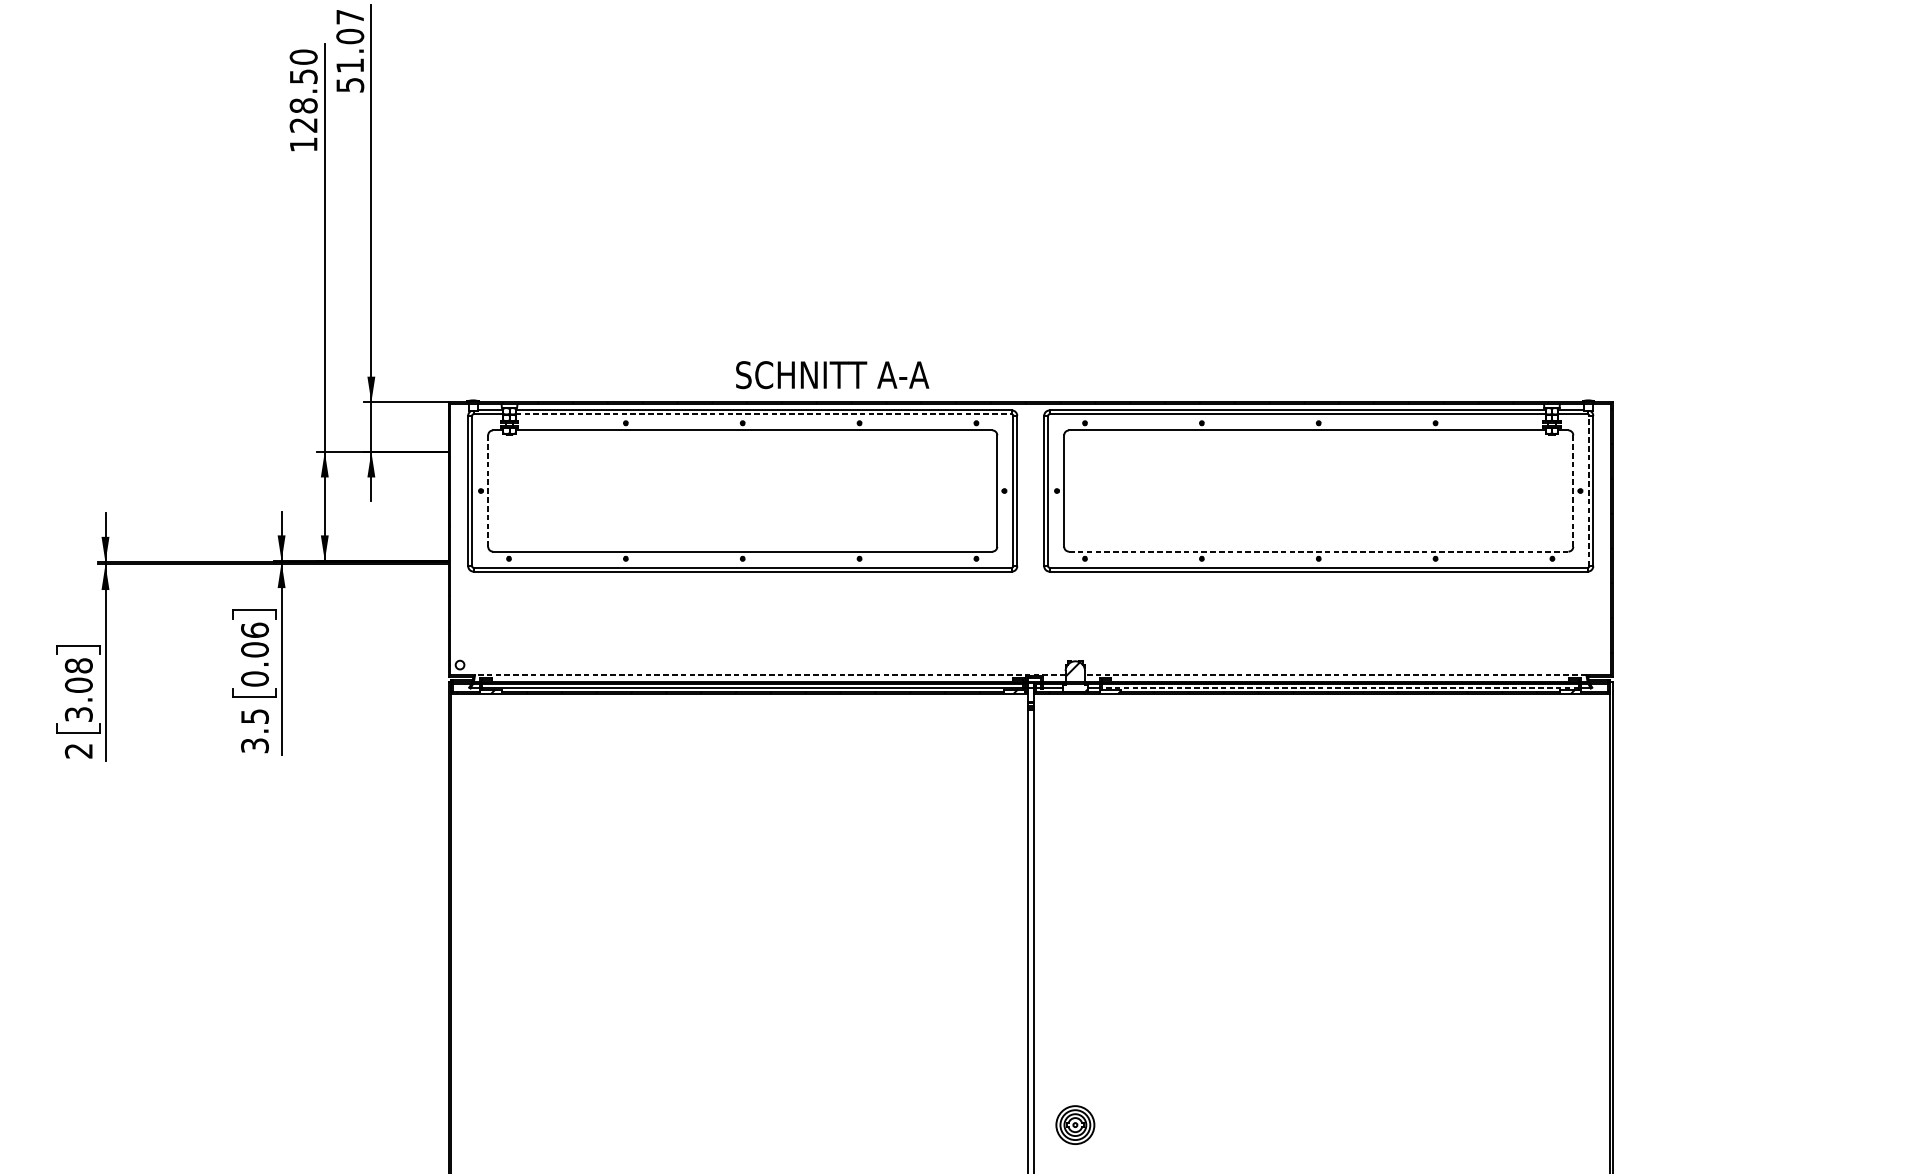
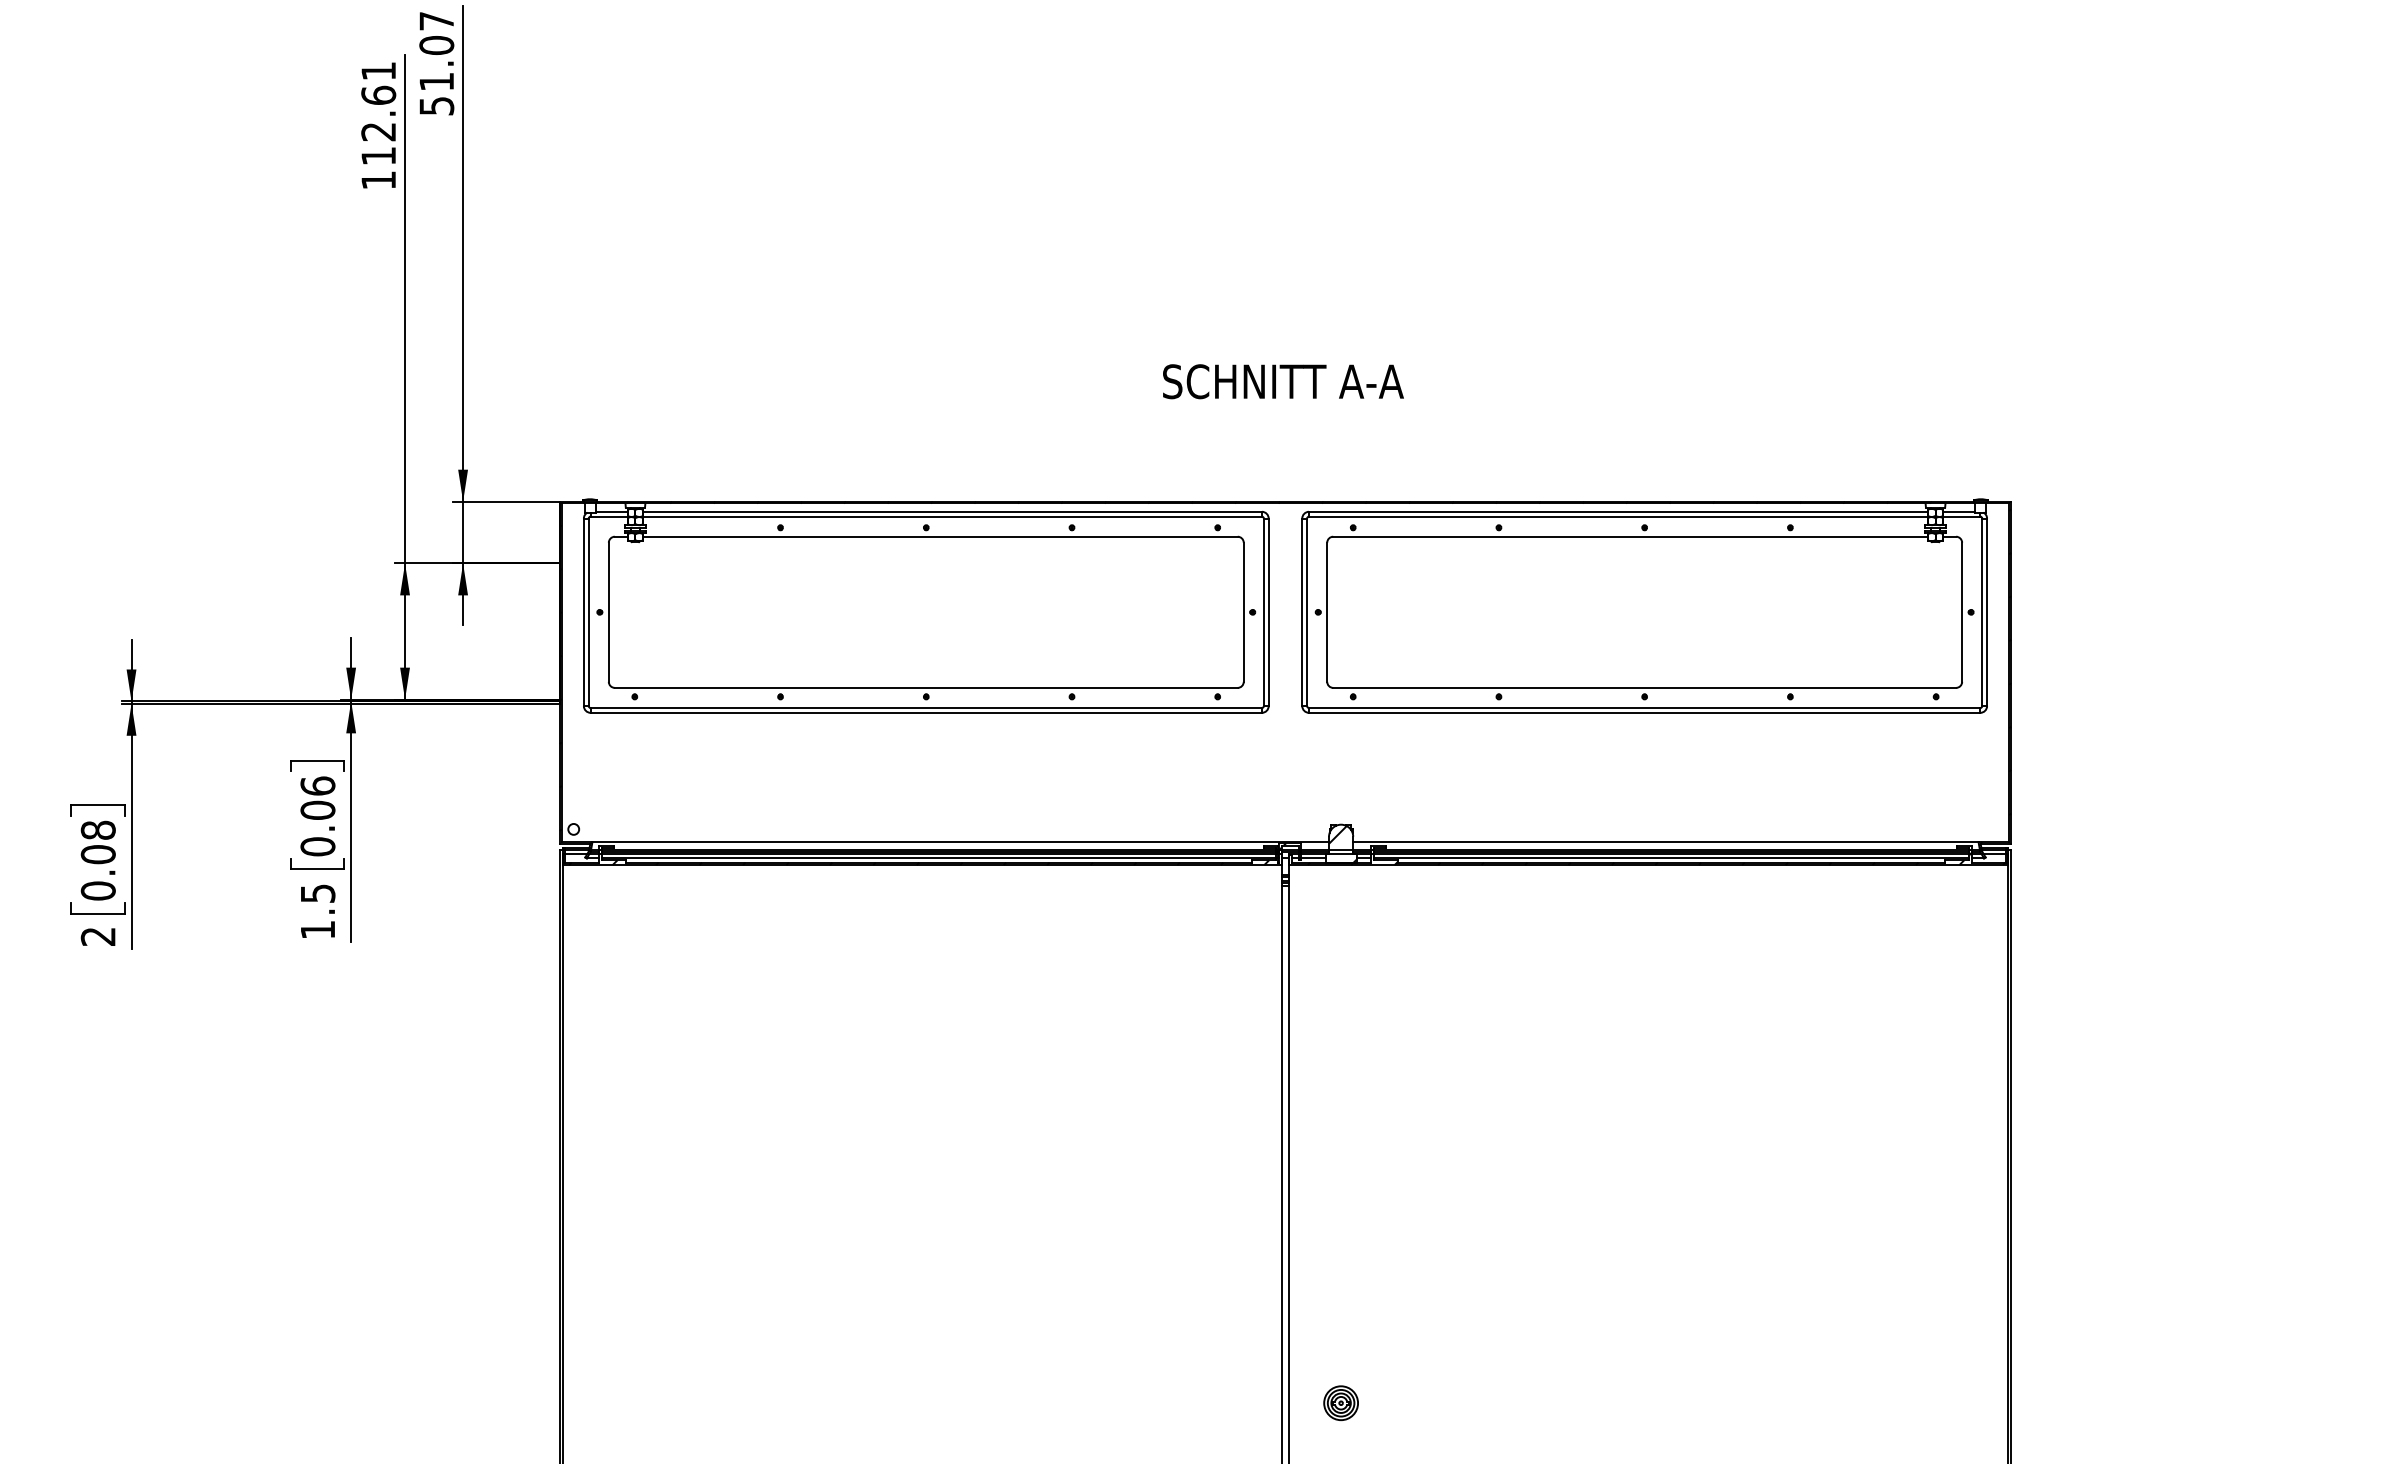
text: (303, 91) -> (378, 113), 128.50 -> 112.61
text: (832, 374) -> (1283, 381), moved
line: (764, 414) -> (953, 516), dashed -> solid
line: (487, 491) -> (608, 612), dashed -> solid
line: (1573, 491) -> (1962, 612), dashed -> solid
line: (1589, 491) -> (1982, 612), dashed -> solid
line: (1319, 551) -> (1645, 687), dashed -> solid
line: (770, 675) -> (960, 842), dashed -> solid
line: (1335, 675) -> (1665, 842), dashed -> solid
line: (1340, 688) -> (1671, 858), dashed -> solid
text: (78, 714) -> (97, 890), 3.08 -> 0.08
text: (254, 746) -> (317, 930), 3.5 -> 1.5
part: (1074, 1125) -> (1340, 1403), size x0.71

